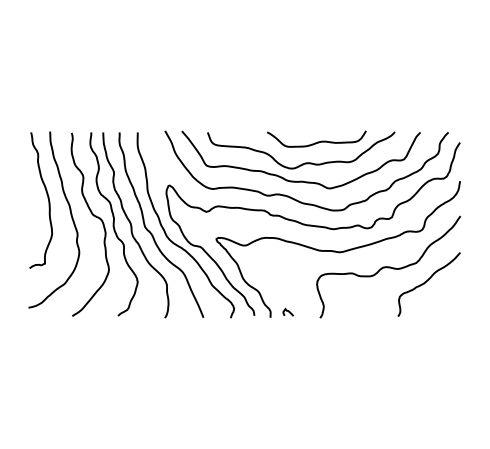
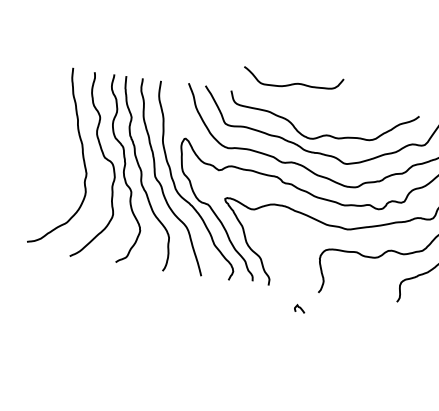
curve: (317, 141) -> (293, 82), moved
curve: (47, 198) -> (61, 134), removed
curve: (287, 311) -> (299, 307), moved

